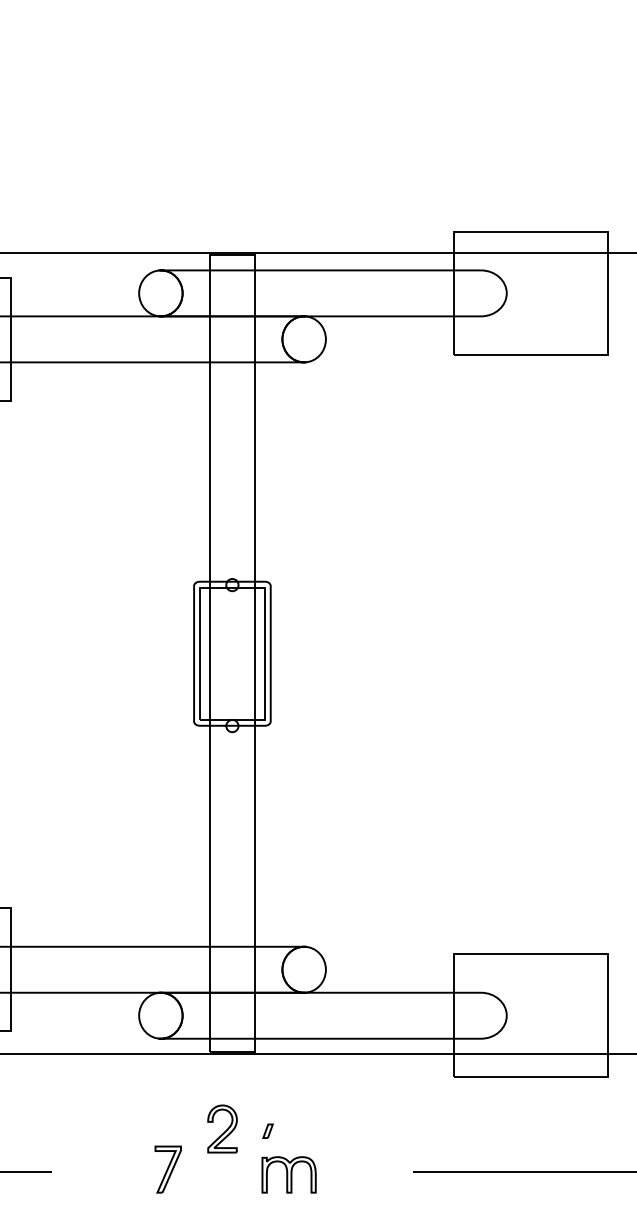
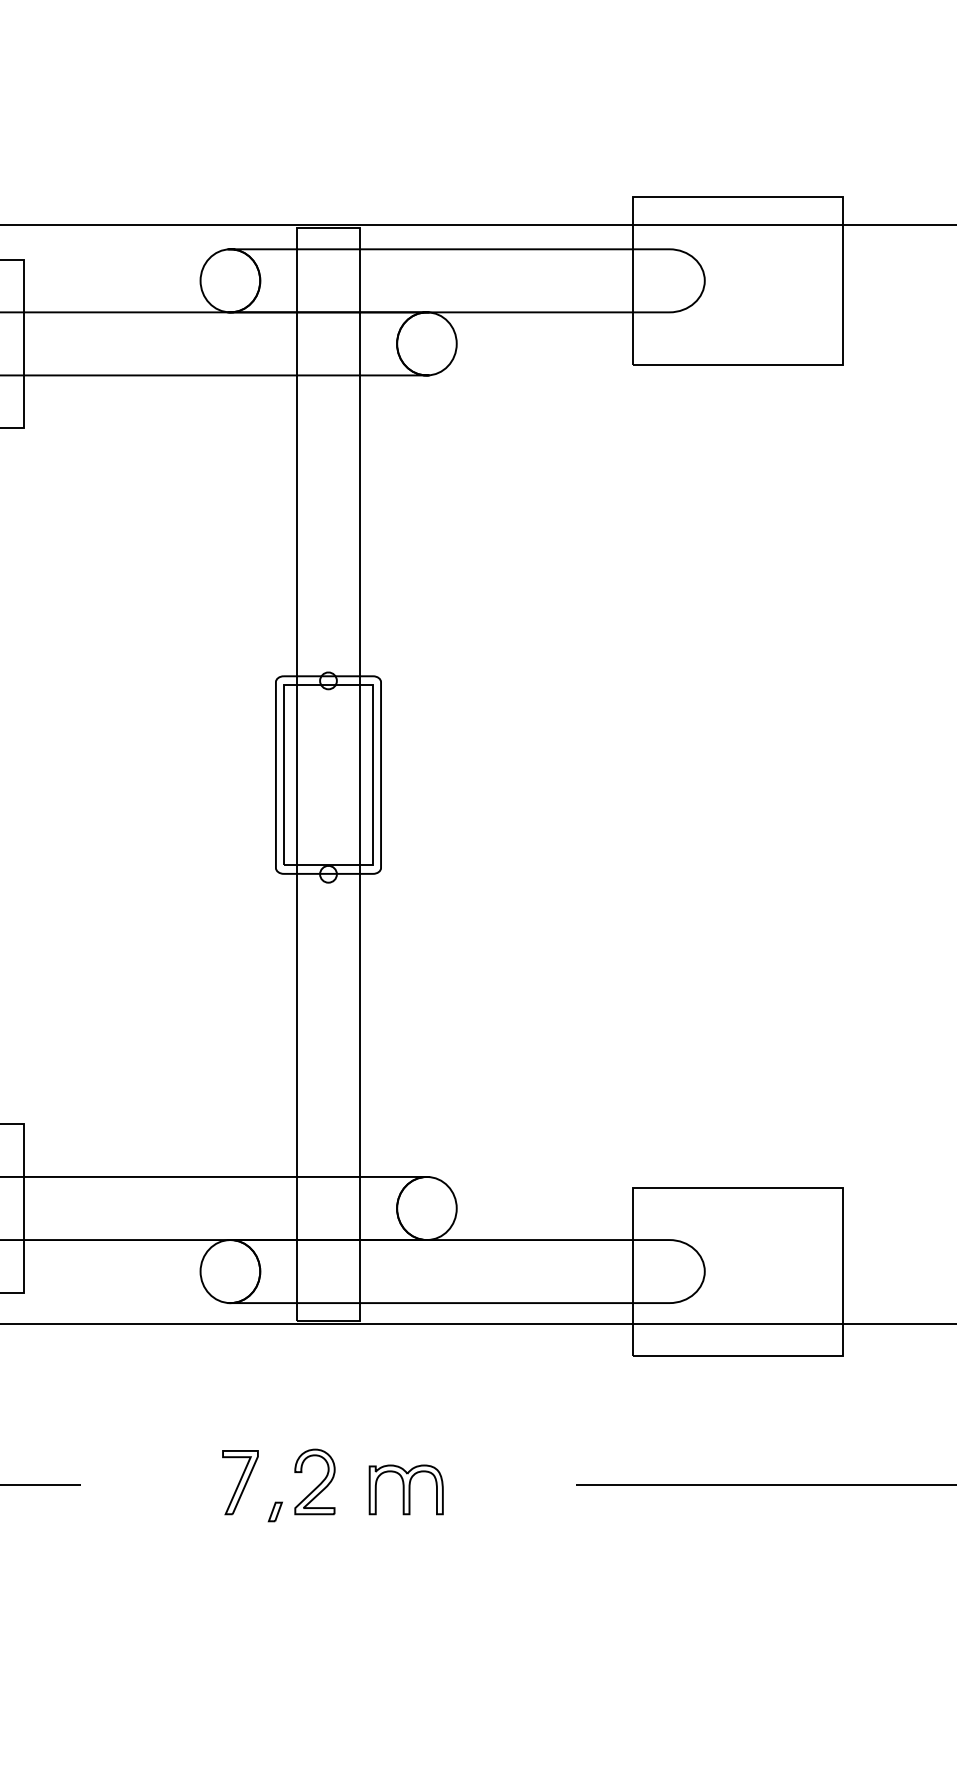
part: (222, 1128) -> (314, 1481), moved
part: (267, 1130) -> (274, 1511), moved

